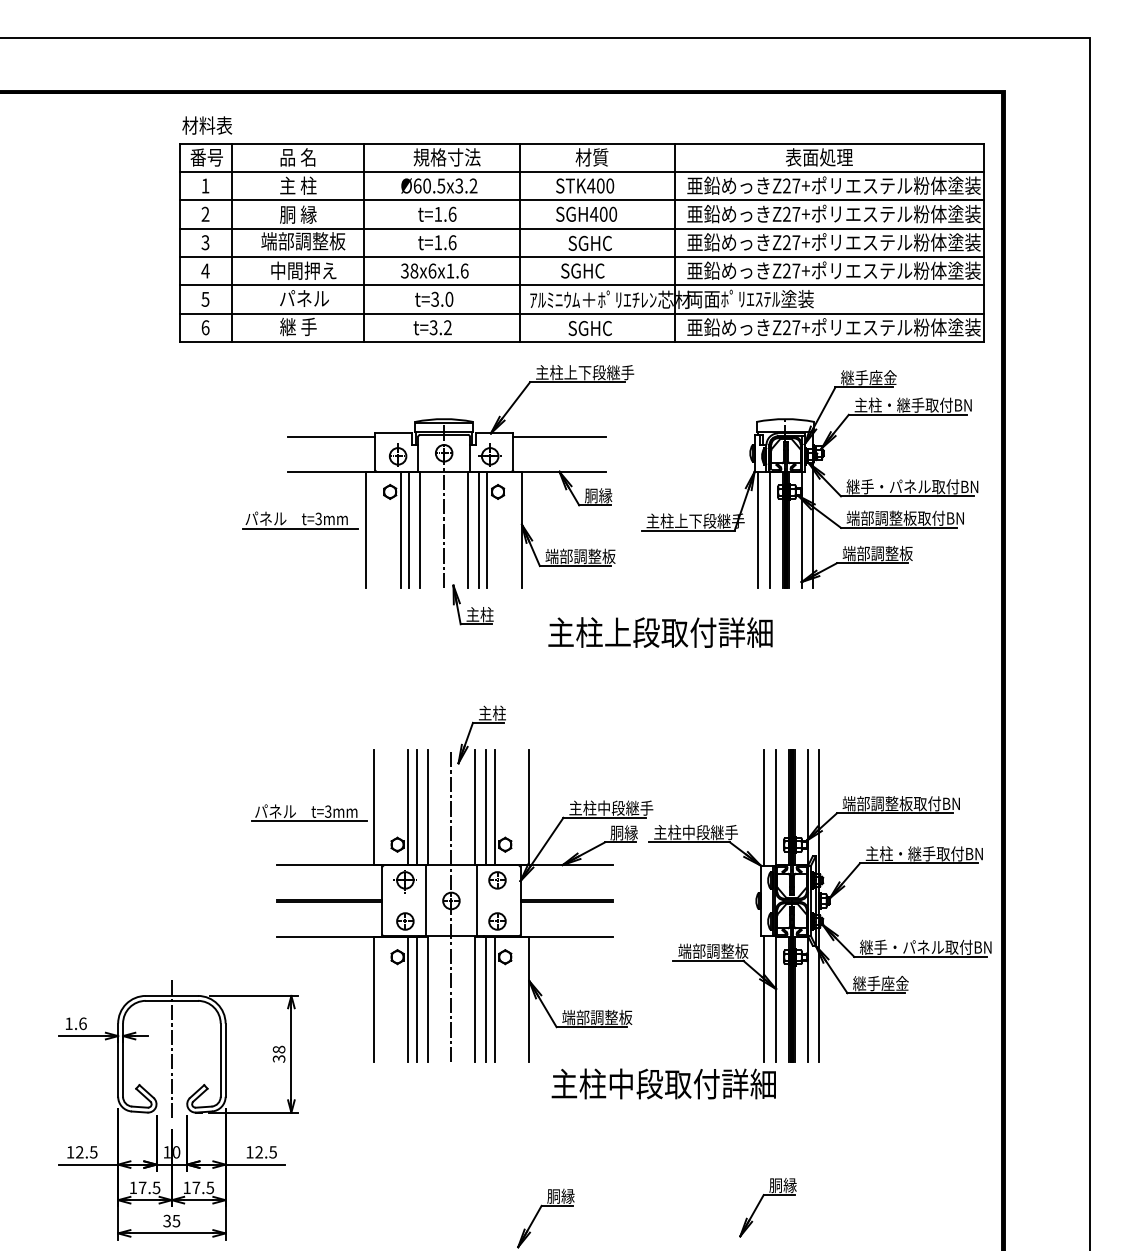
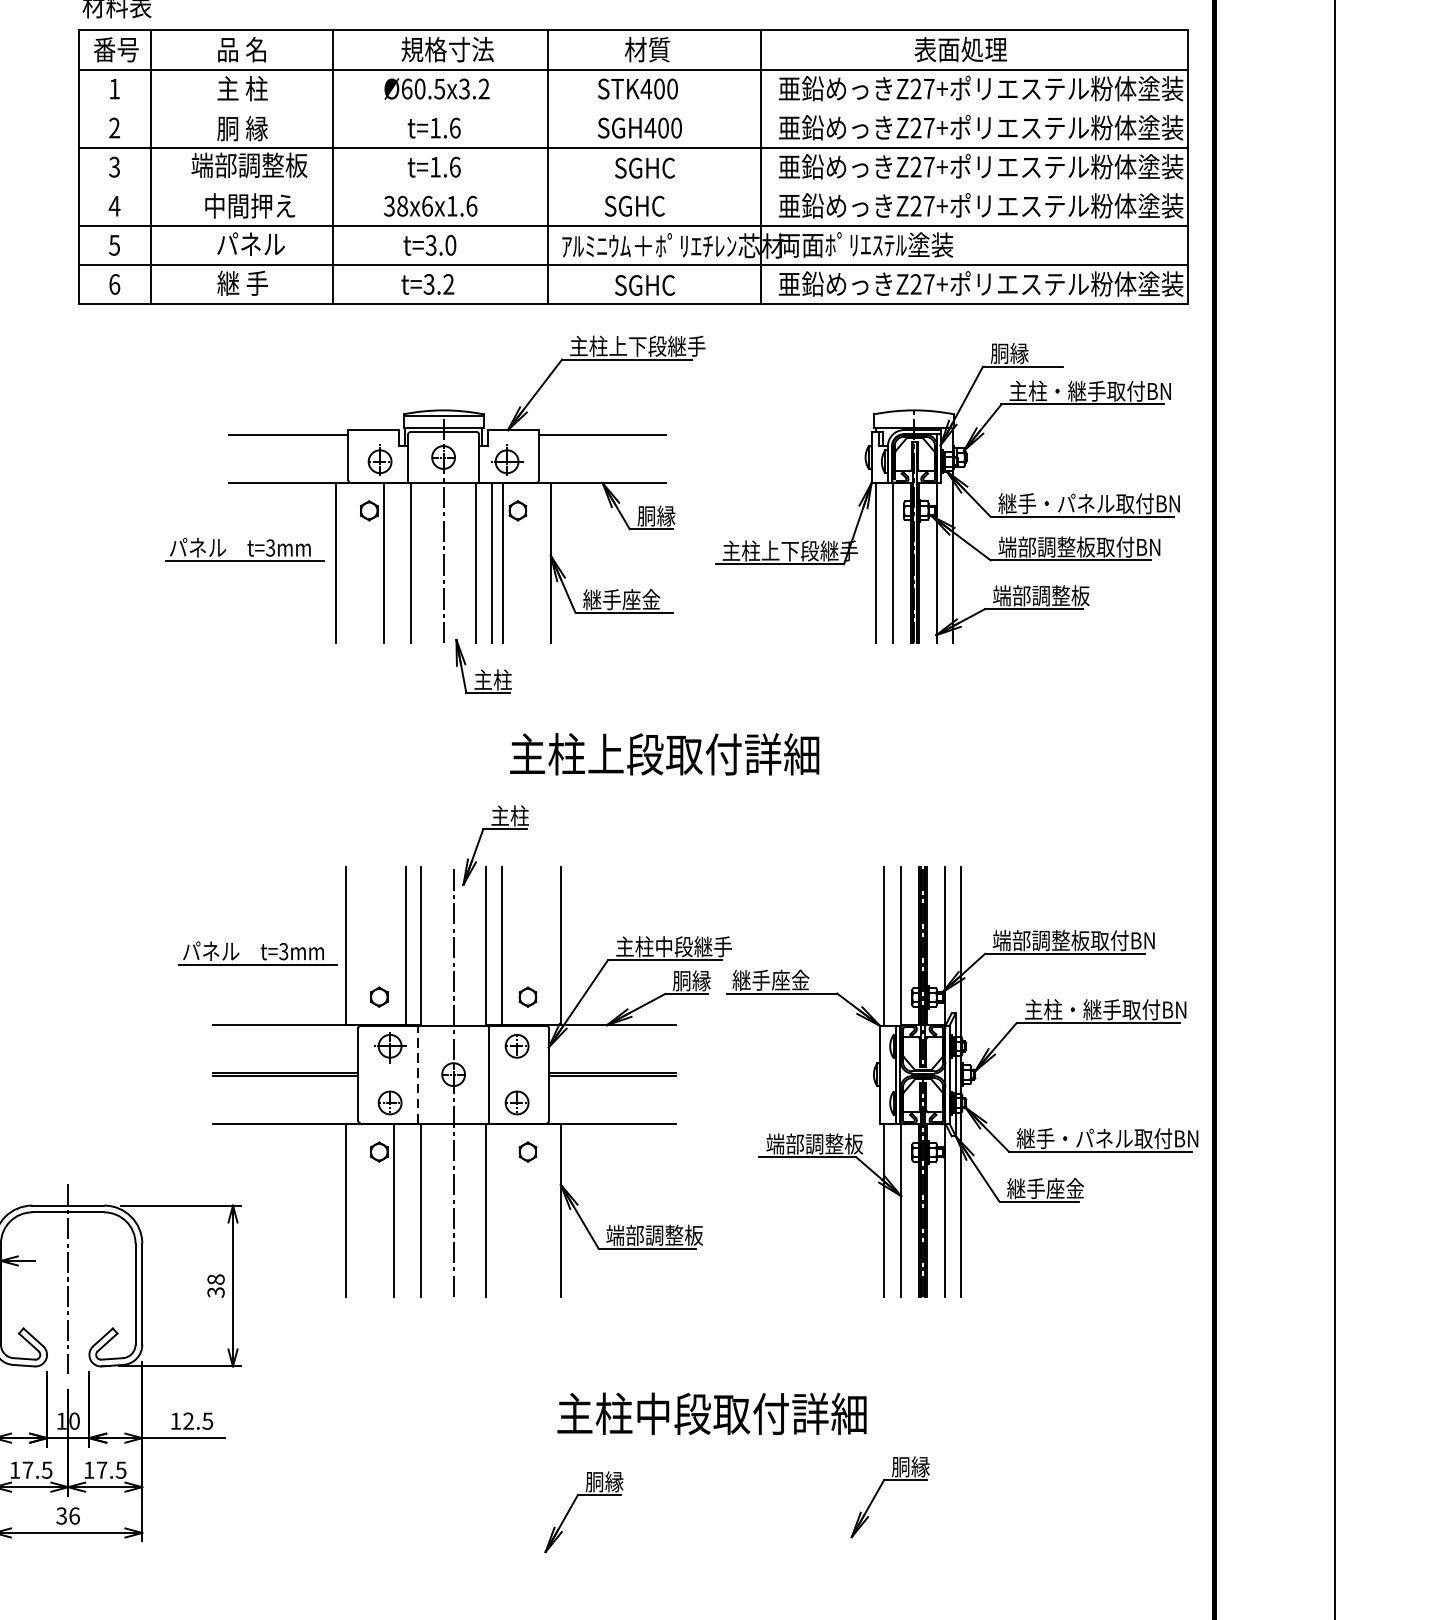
line: (581, 200) -> (632, 109), removed
line: (581, 256) -> (632, 186), removed
text: (868, 377) -> (1028, 353), 継手座金 -> 胴縁
line: (409, 529) -> (395, 562), removed
text: (580, 556) -> (631, 599), 端部調整板 -> 継手座金
text: (660, 632) -> (664, 754), moved
line: (408, 807) -> (394, 945), removed
line: (494, 807) -> (513, 945), removed
text: (695, 832) -> (790, 980), 主柱中段継手 -> 継手座金
line: (425, 900) -> (417, 1074), solid -> dashed
line: (416, 999) -> (405, 1210), removed
line: (486, 999) -> (501, 1210), removed
line: (494, 999) -> (513, 1210), removed
text: (663, 1083) -> (711, 1413), moved
text: (176, 1220) -> (74, 1515), 35 -> 36

